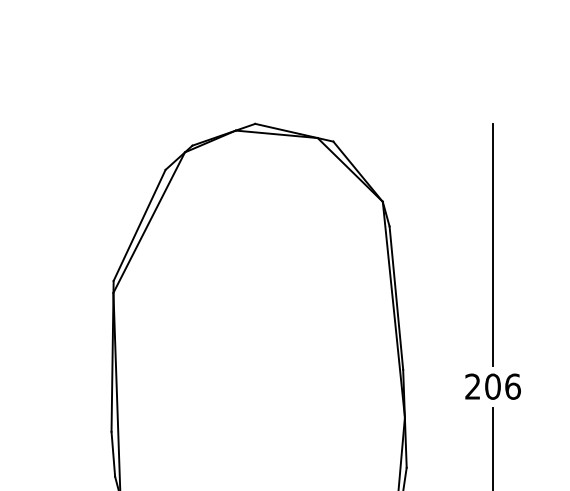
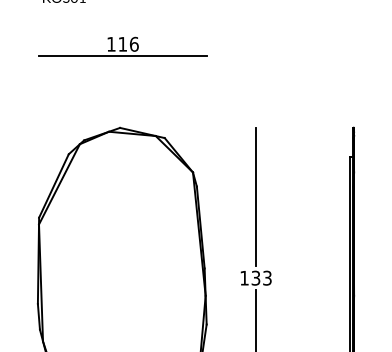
text: (492, 385) -> (255, 277), 206 -> 133

